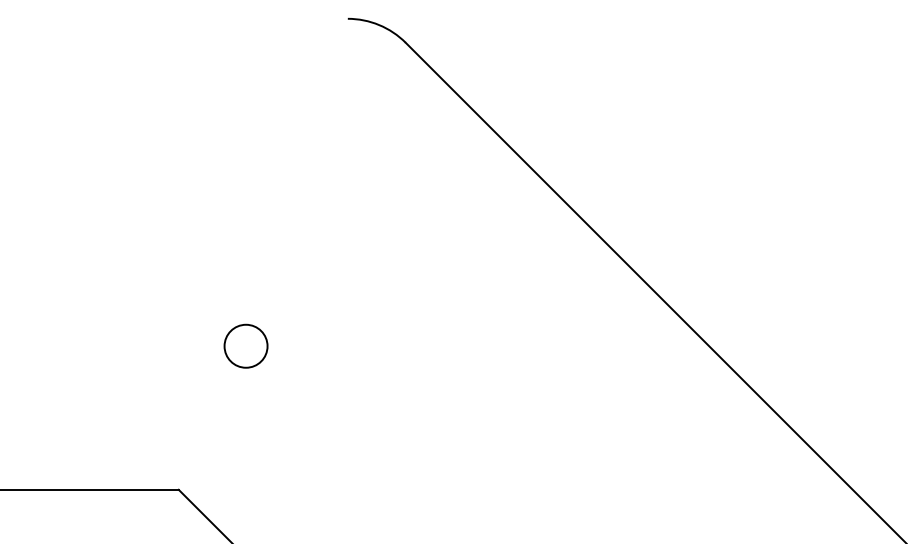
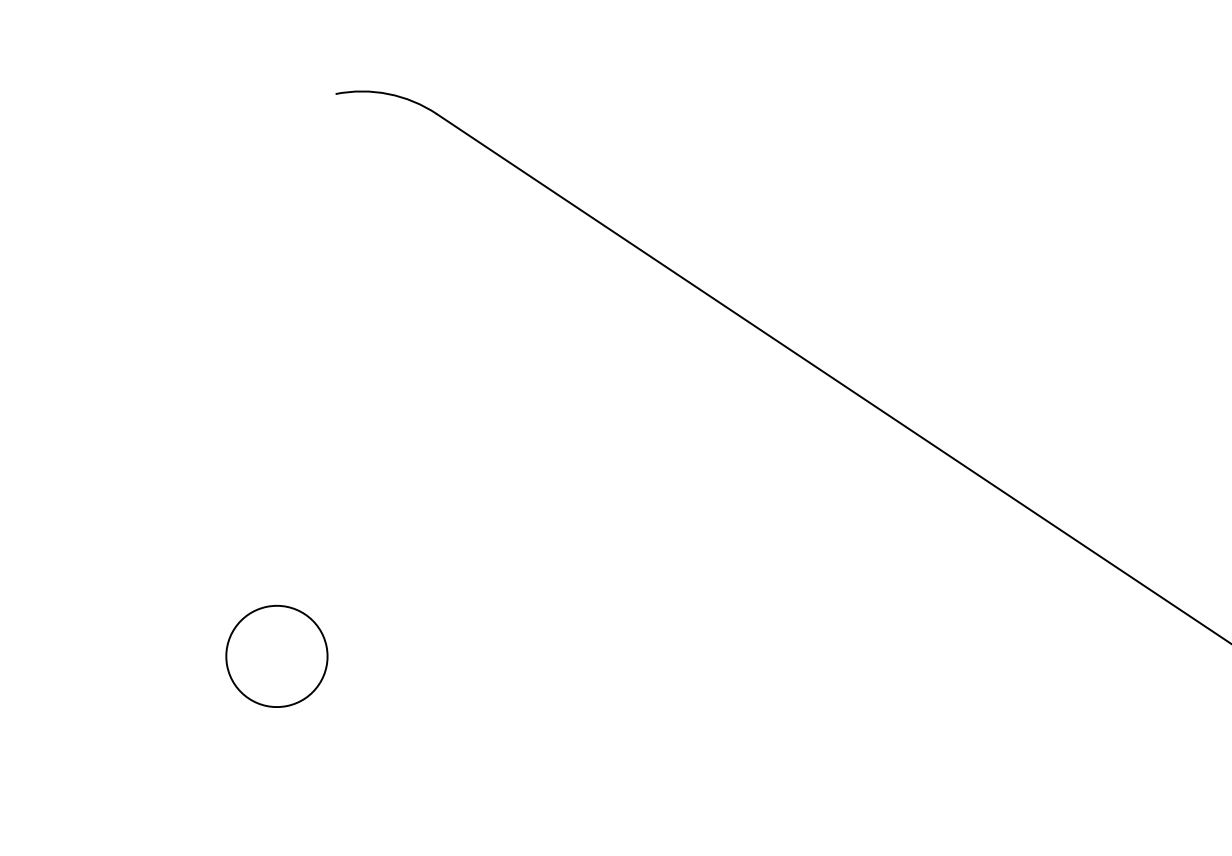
circle: (245, 345) -> (275, 655), size x1.43

